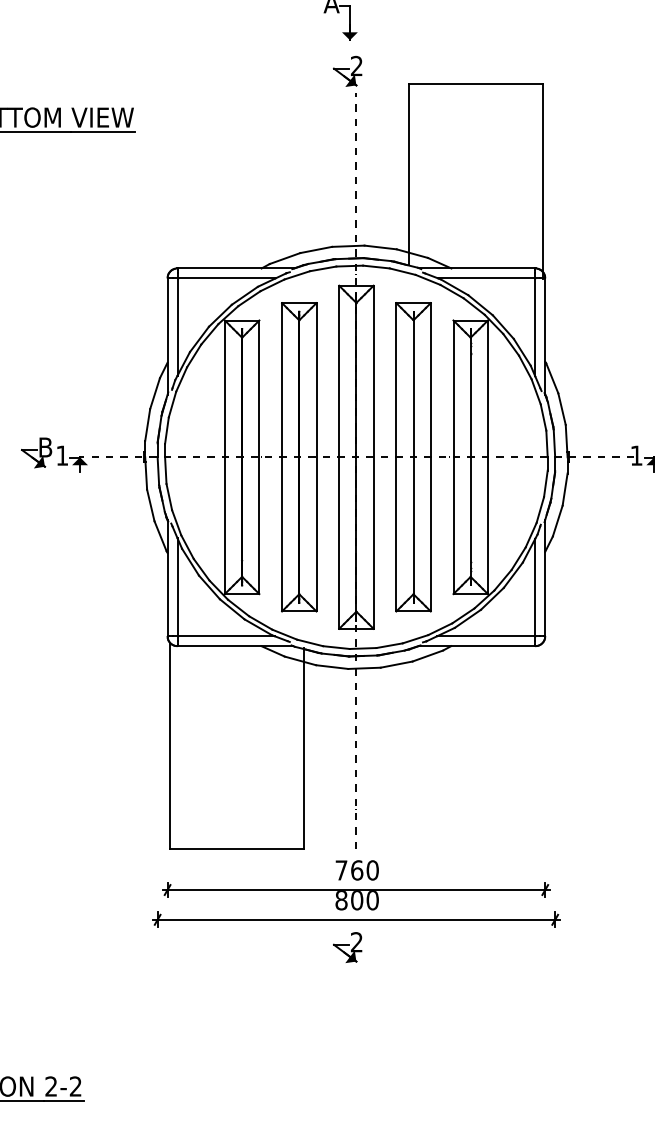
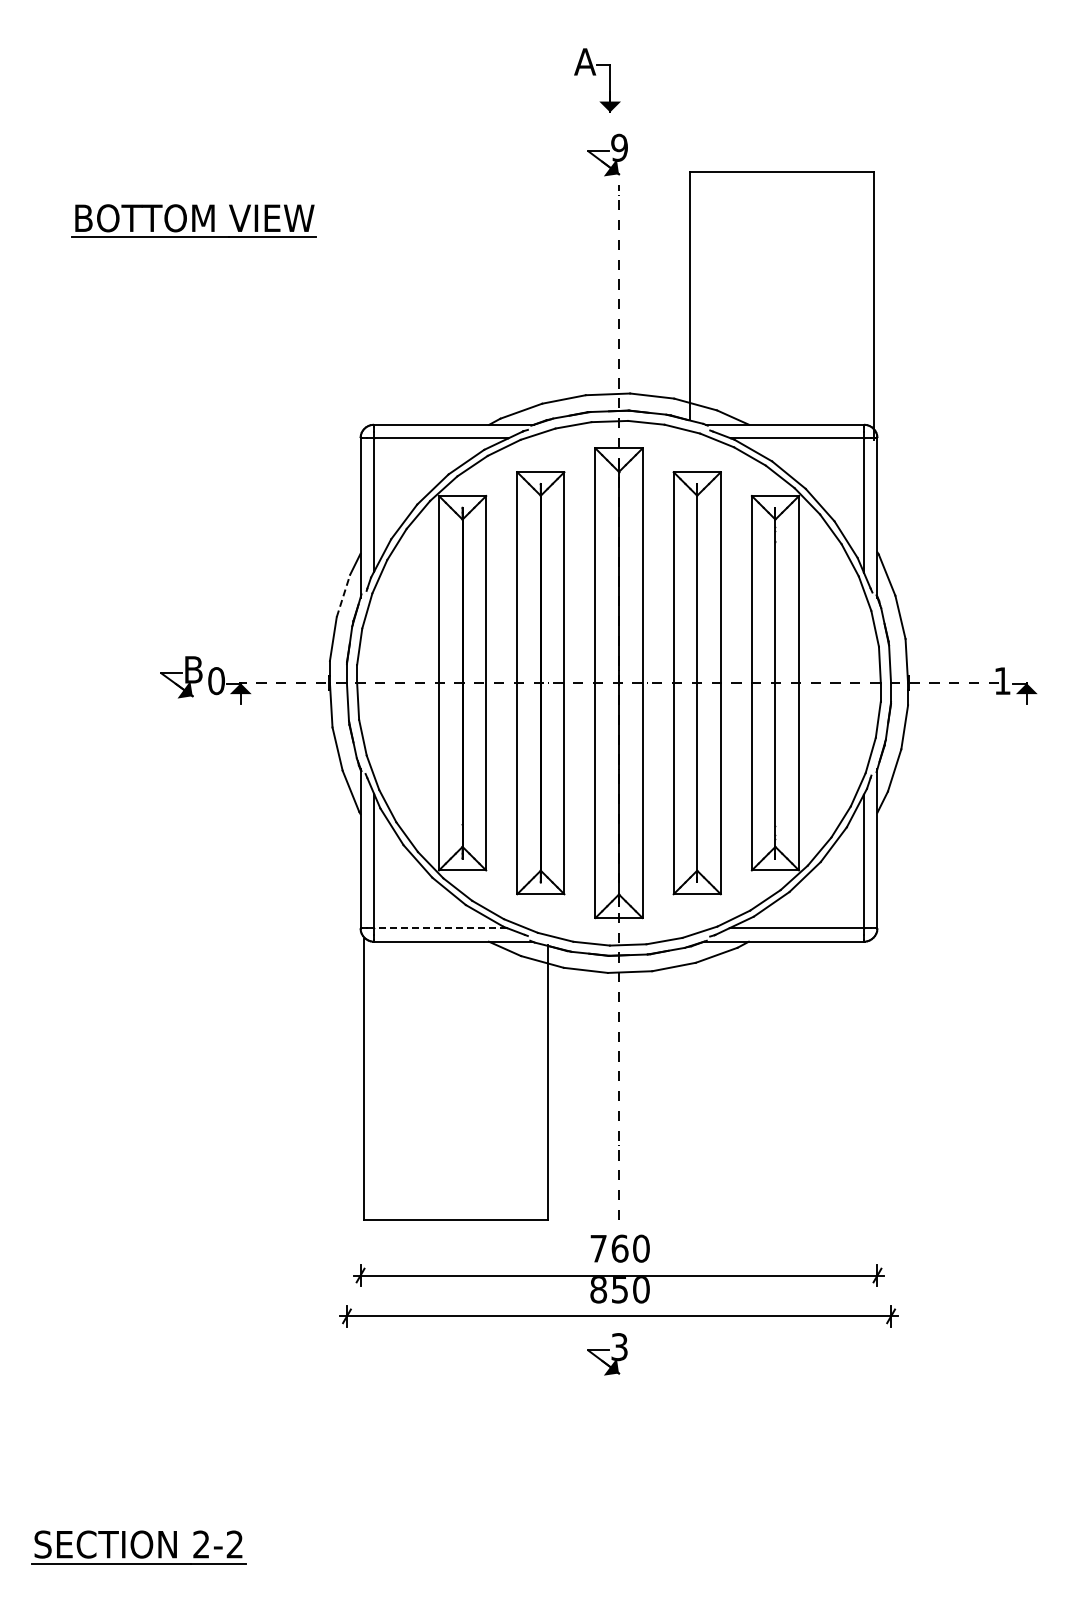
text: (356, 65) -> (619, 147), 2 -> 9
line: (155, 393) -> (343, 595), solid -> dashed
text: (62, 456) -> (216, 681), 1 -> 0
line: (225, 636) -> (440, 928), solid -> dashed
text: (356, 900) -> (619, 1290), 800 -> 850
text: (356, 942) -> (619, 1347), 2 -> 3

